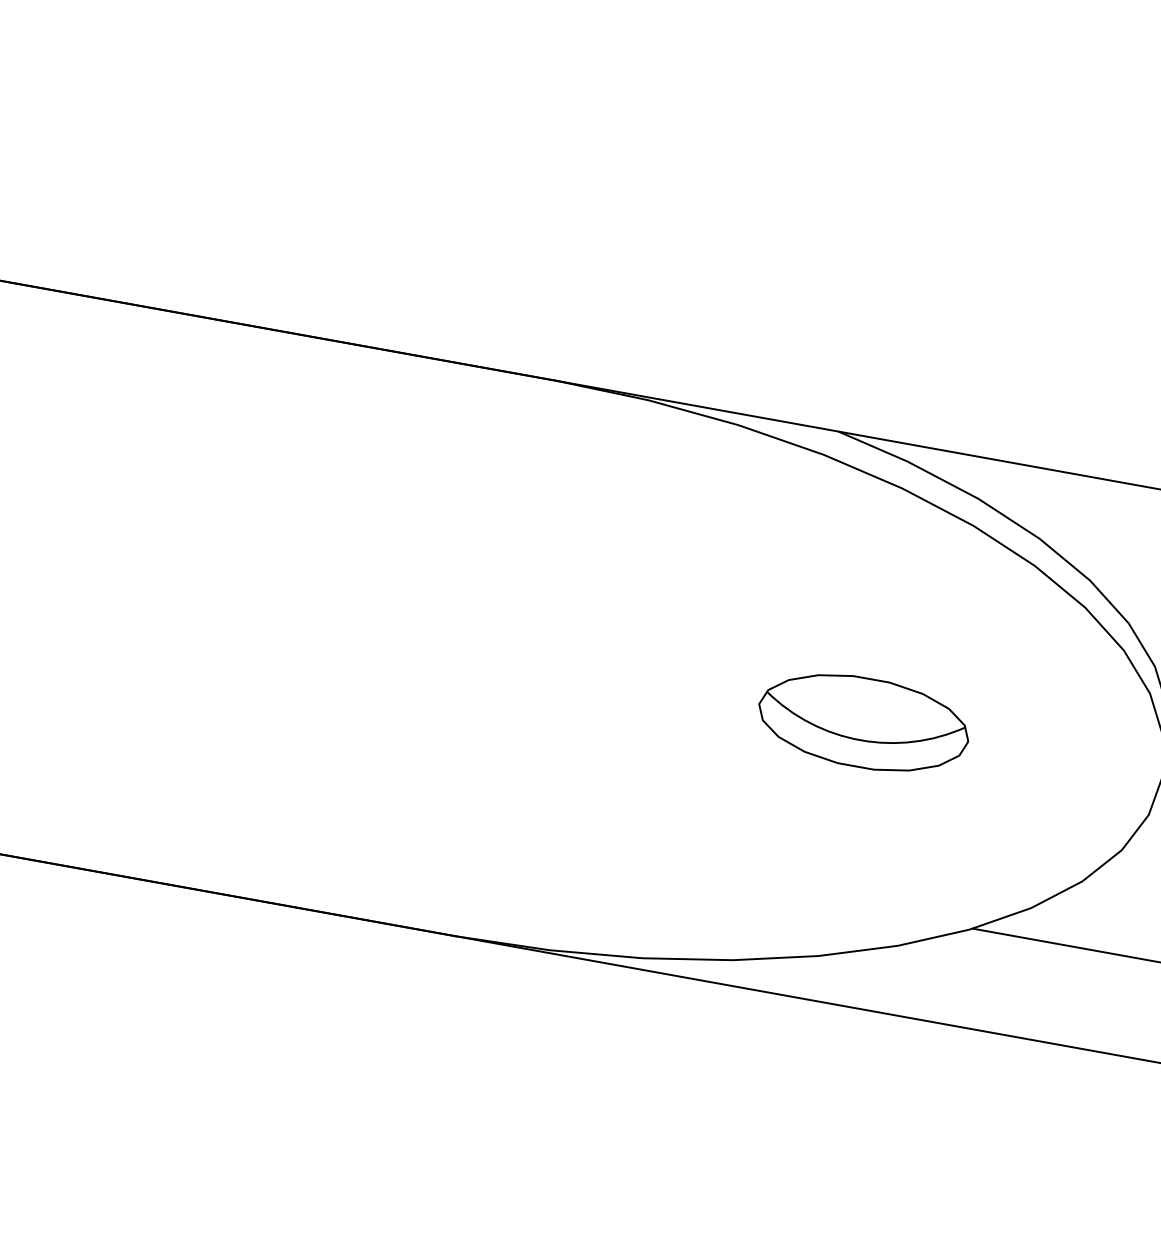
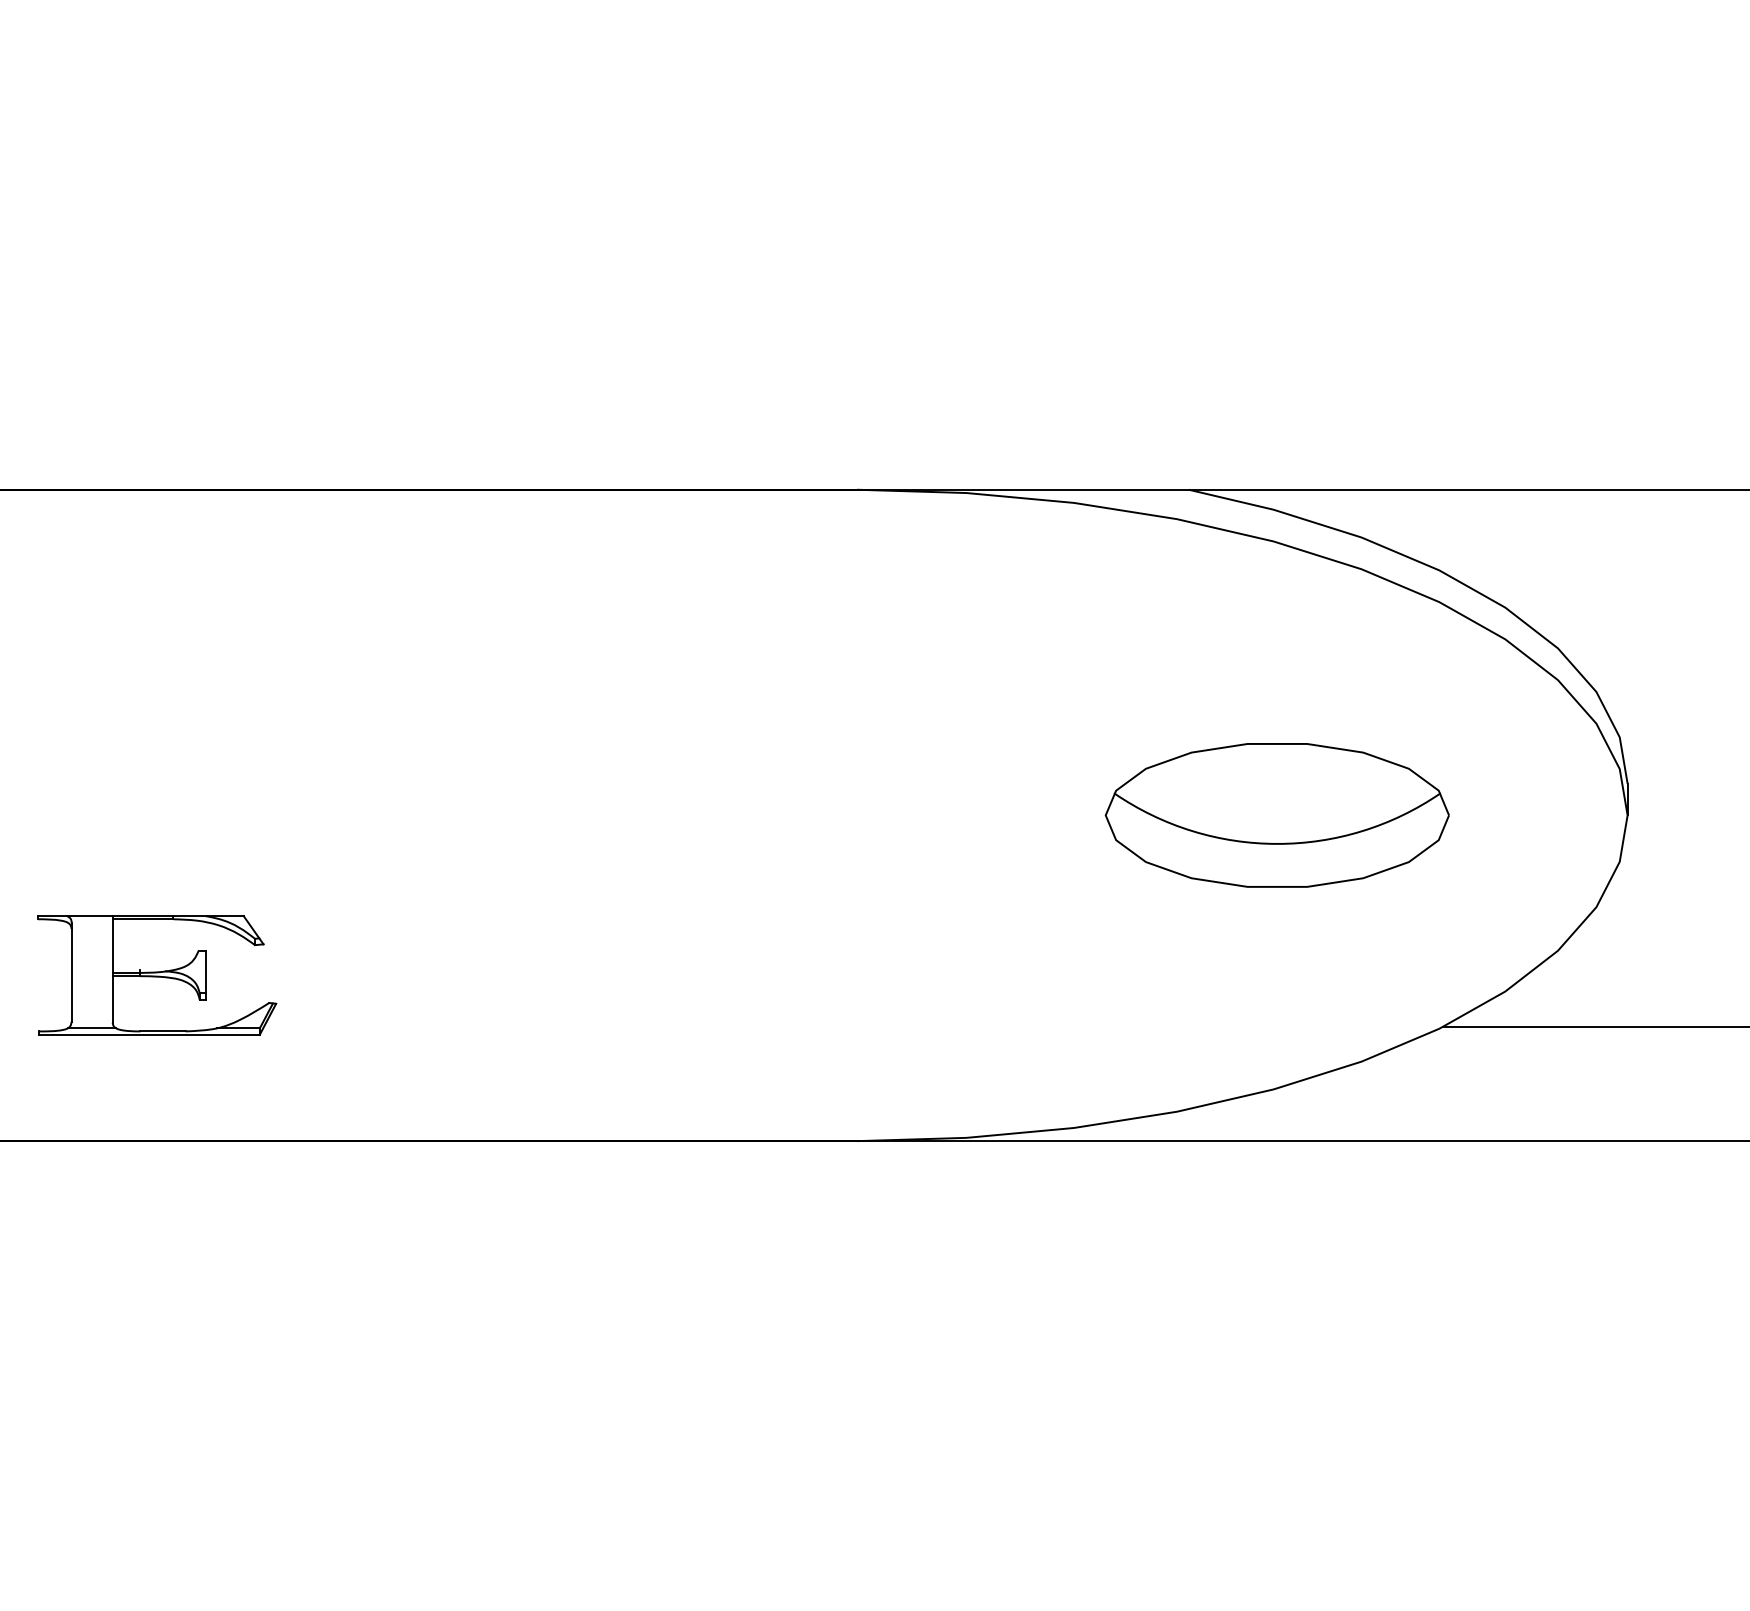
part: (863, 722) -> (1276, 815), size x1.4

